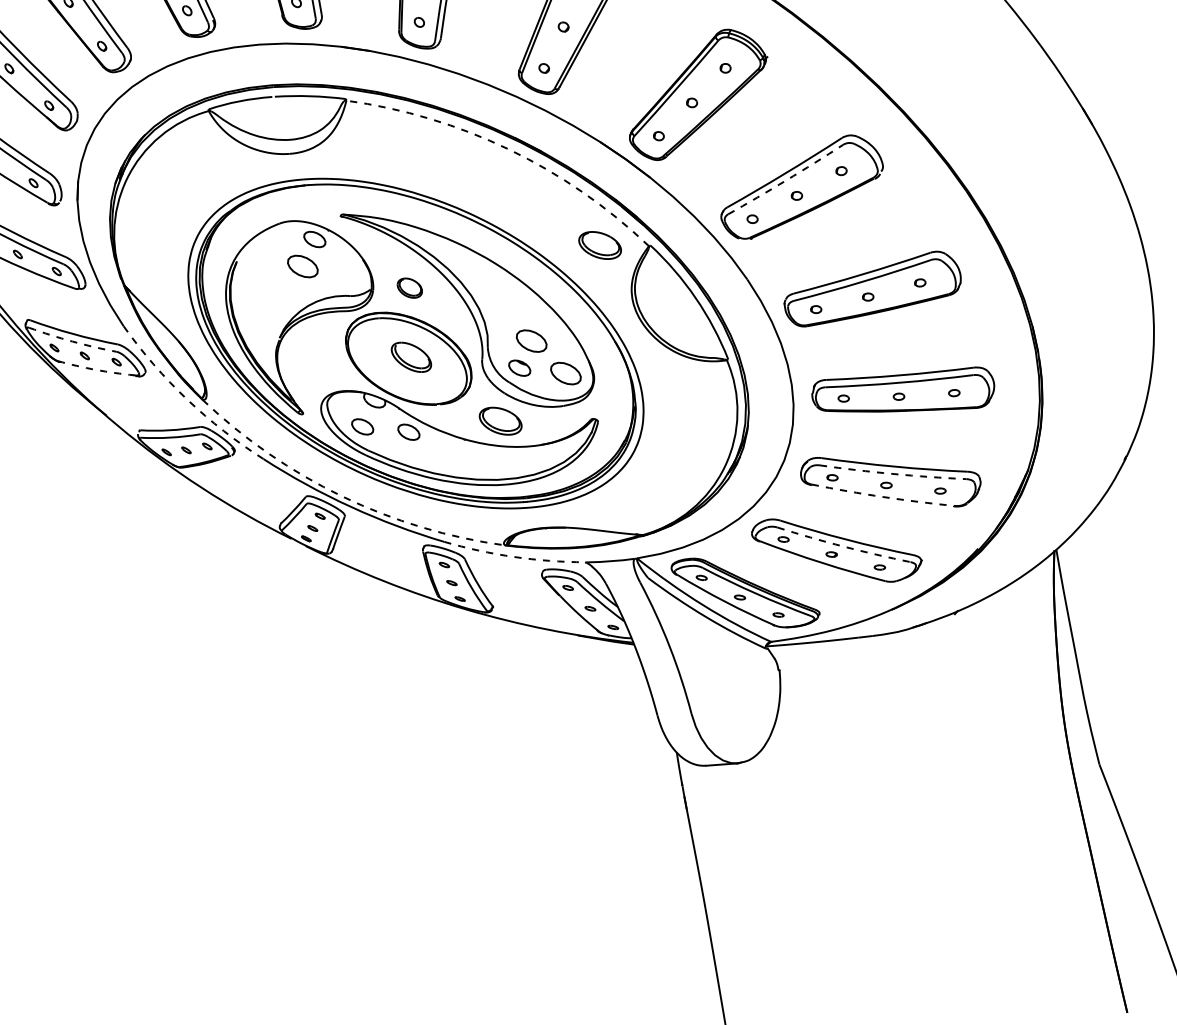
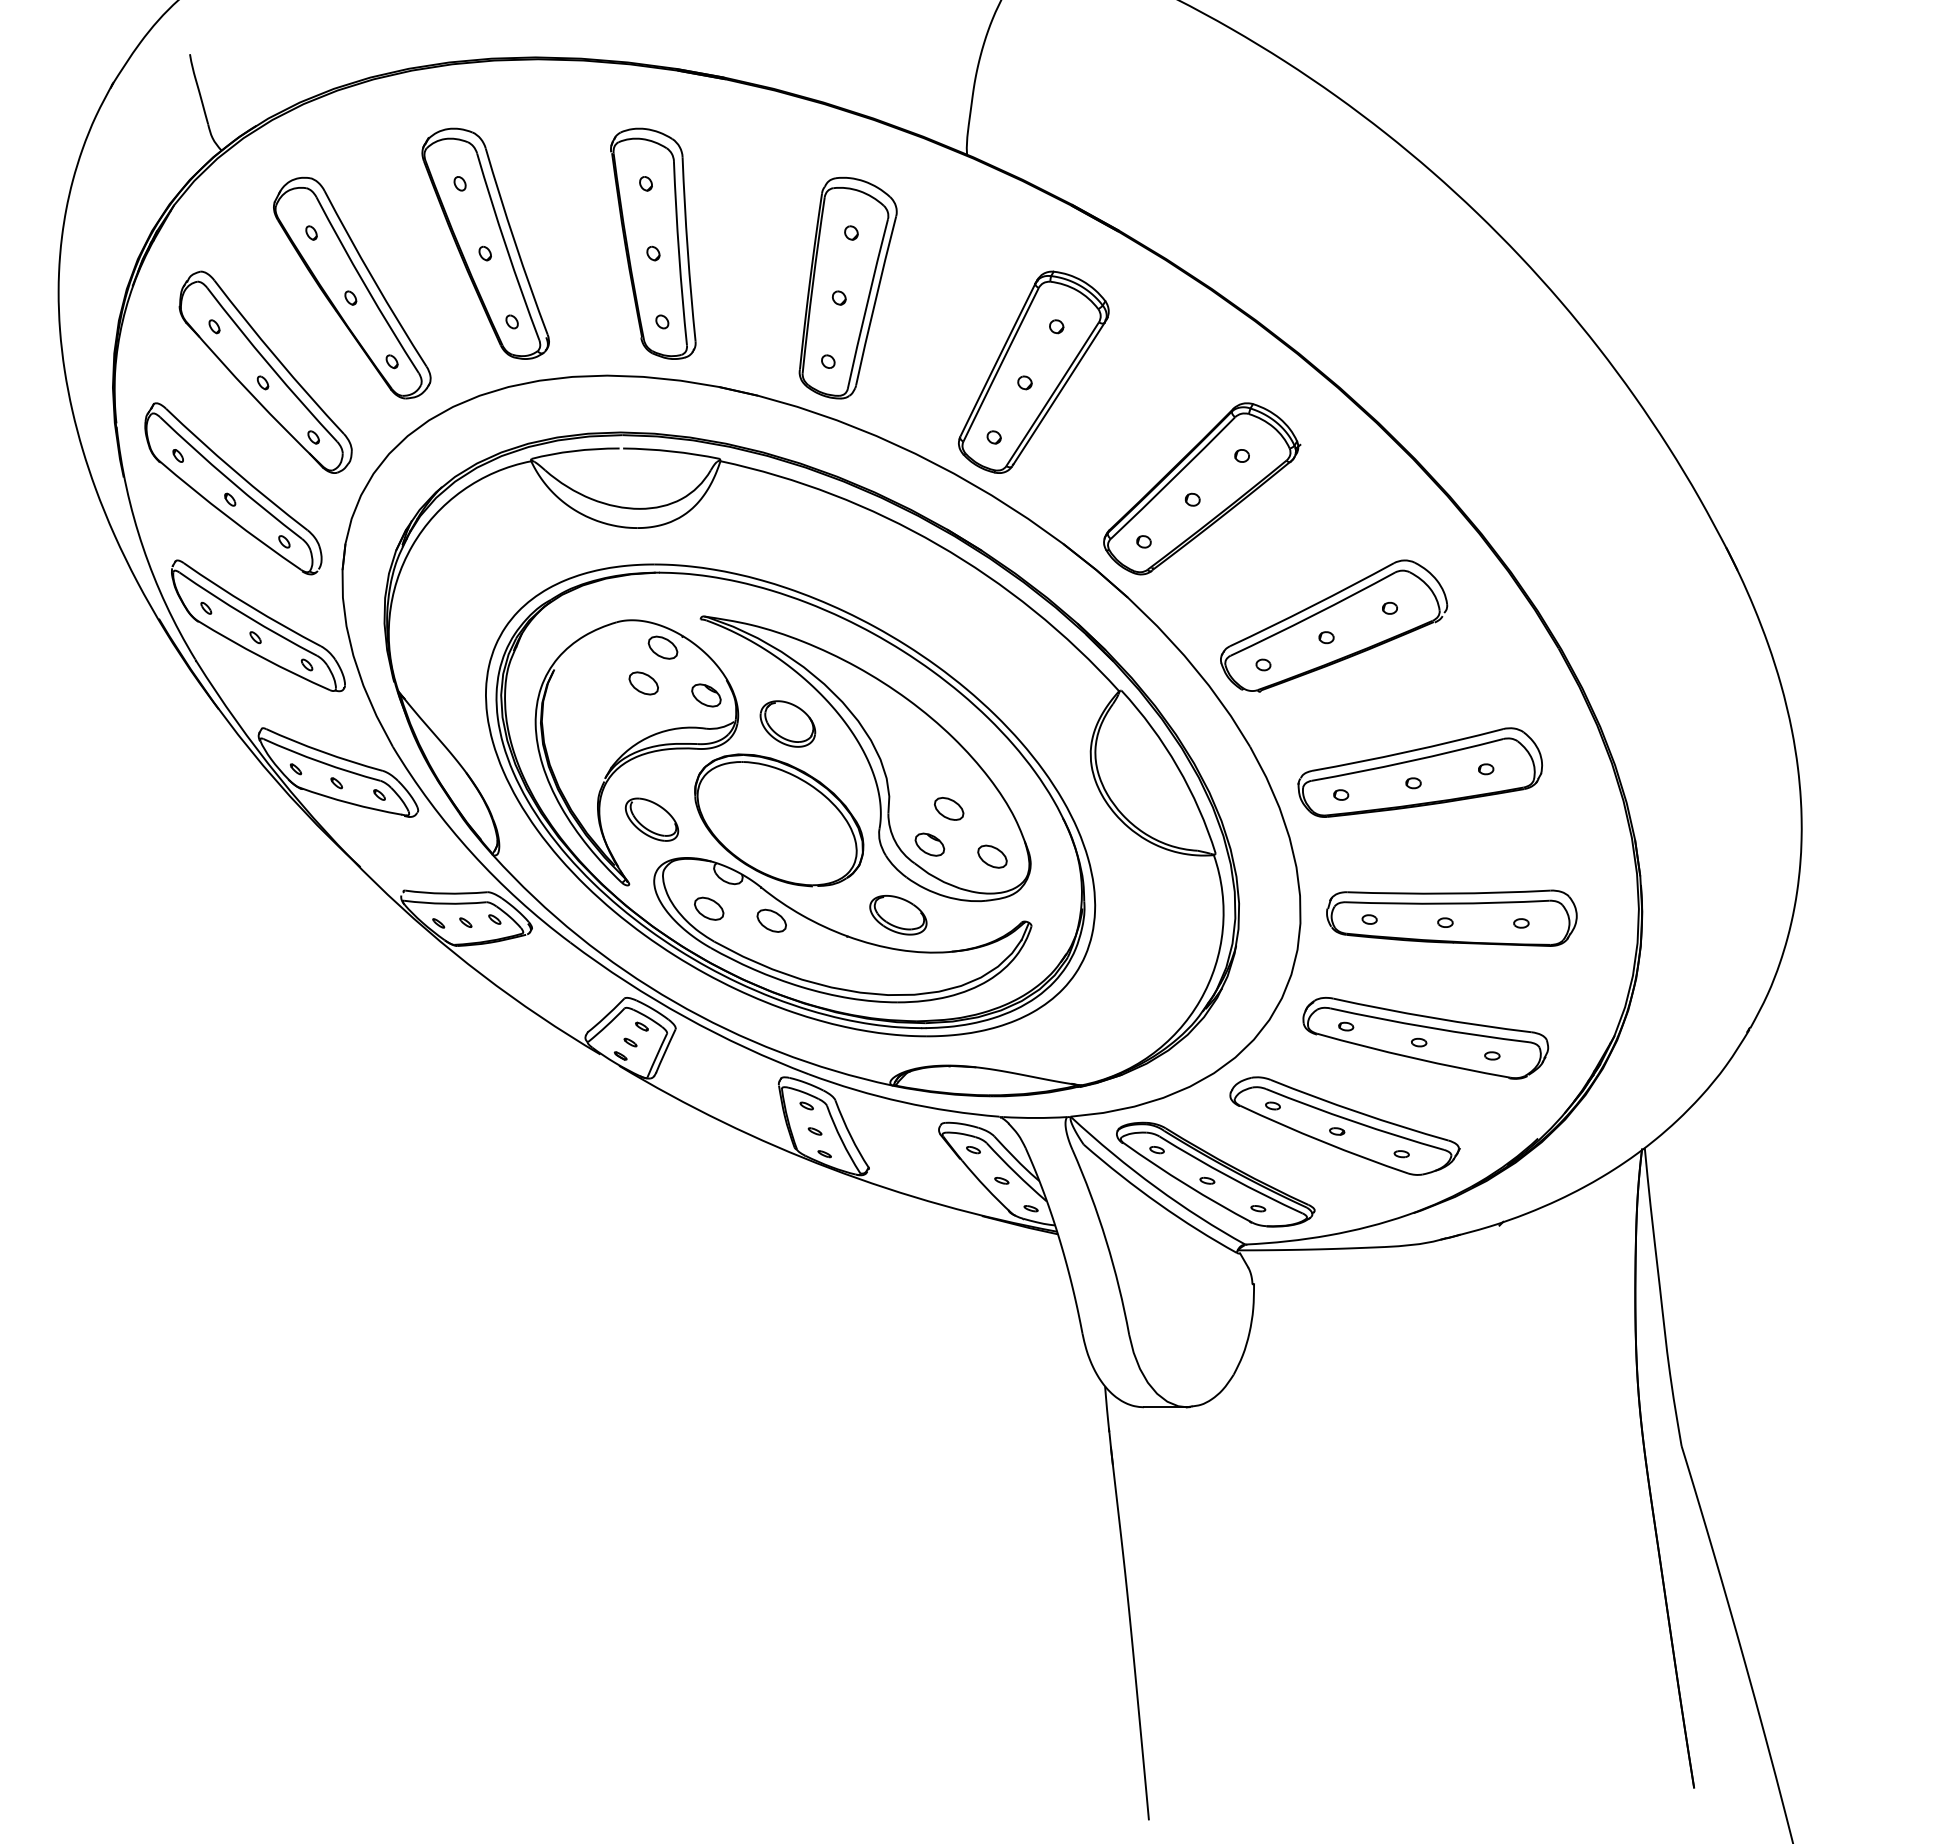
arc: (508, 149) -> (937, 544), dashed -> solid
arc: (786, 180) -> (1313, 615), dashed -> solid
part: (600, 245) -> (1052, 685), removed
part: (302, 266) -> (643, 683), size x0.71
part: (349, 271) -> (706, 695), added
part: (409, 287) -> (787, 723), size x1.67
part: (532, 340) -> (949, 808), size x0.71
arc: (72, 341) -> (321, 762), dashed -> solid
part: (411, 357) -> (651, 819), moved
arc: (96, 369) -> (350, 803), dashed -> solid
part: (565, 373) -> (992, 856), size x0.71
arc: (187, 399) -> (472, 853), dashed -> solid
arc: (893, 473) -> (1429, 1027), dashed -> solid
arc: (342, 496) -> (674, 1001), dashed -> solid
arc: (883, 497) -> (1413, 1058), dashed -> solid
arc: (843, 546) -> (1354, 1121), dashed -> solid
arc: (513, 557) -> (902, 1102), dashed -> solid

